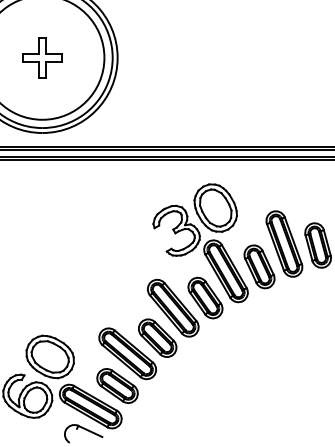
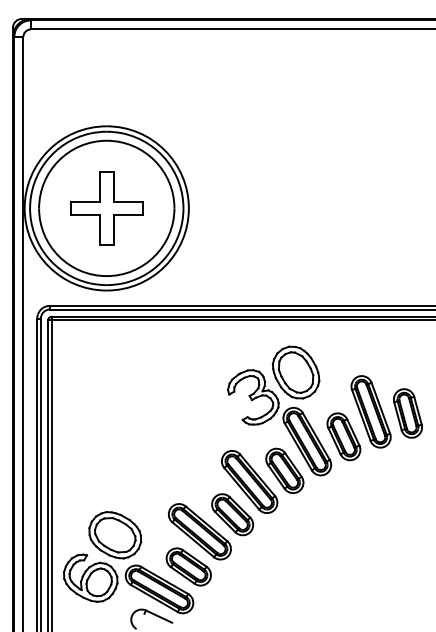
part: (42, 57) -> (106, 208), size x1.67

